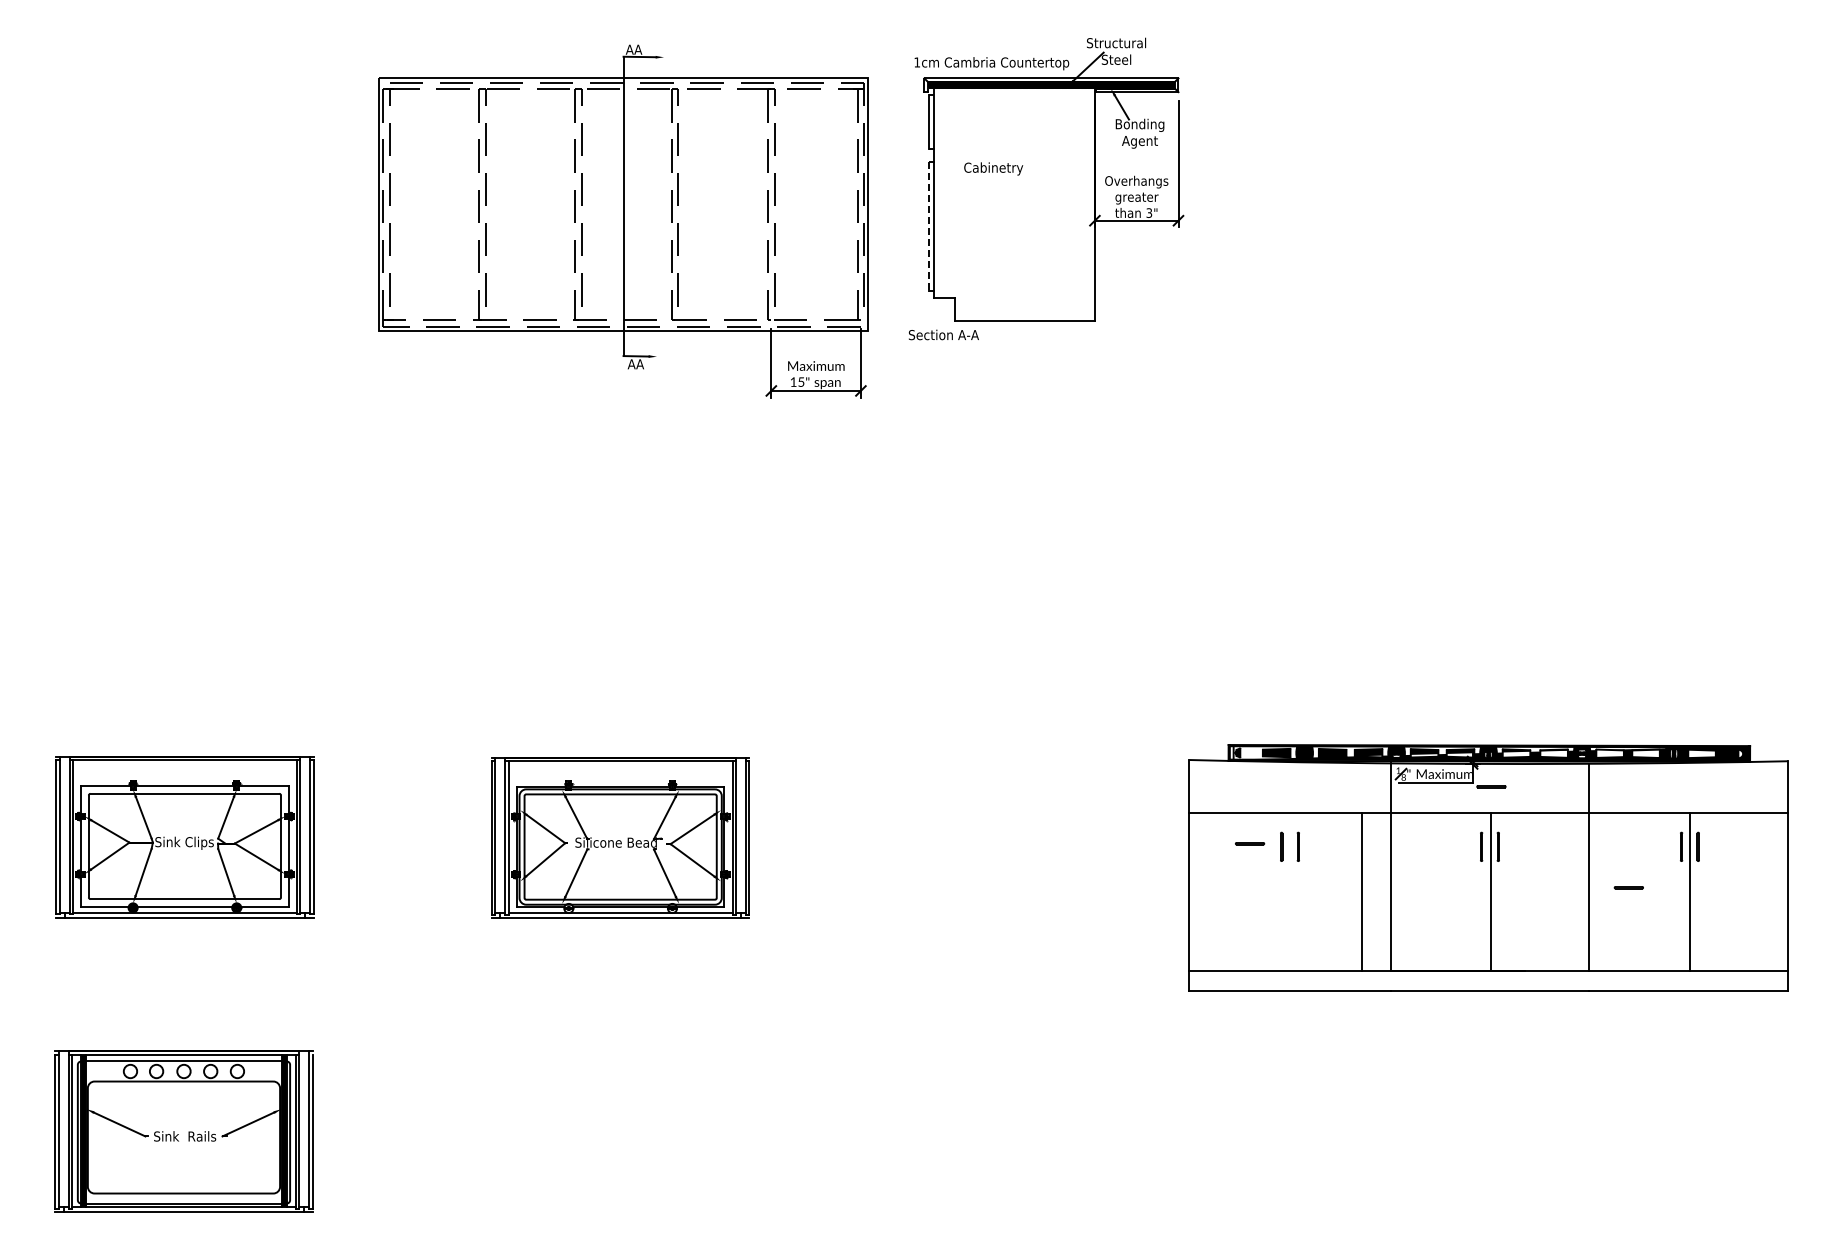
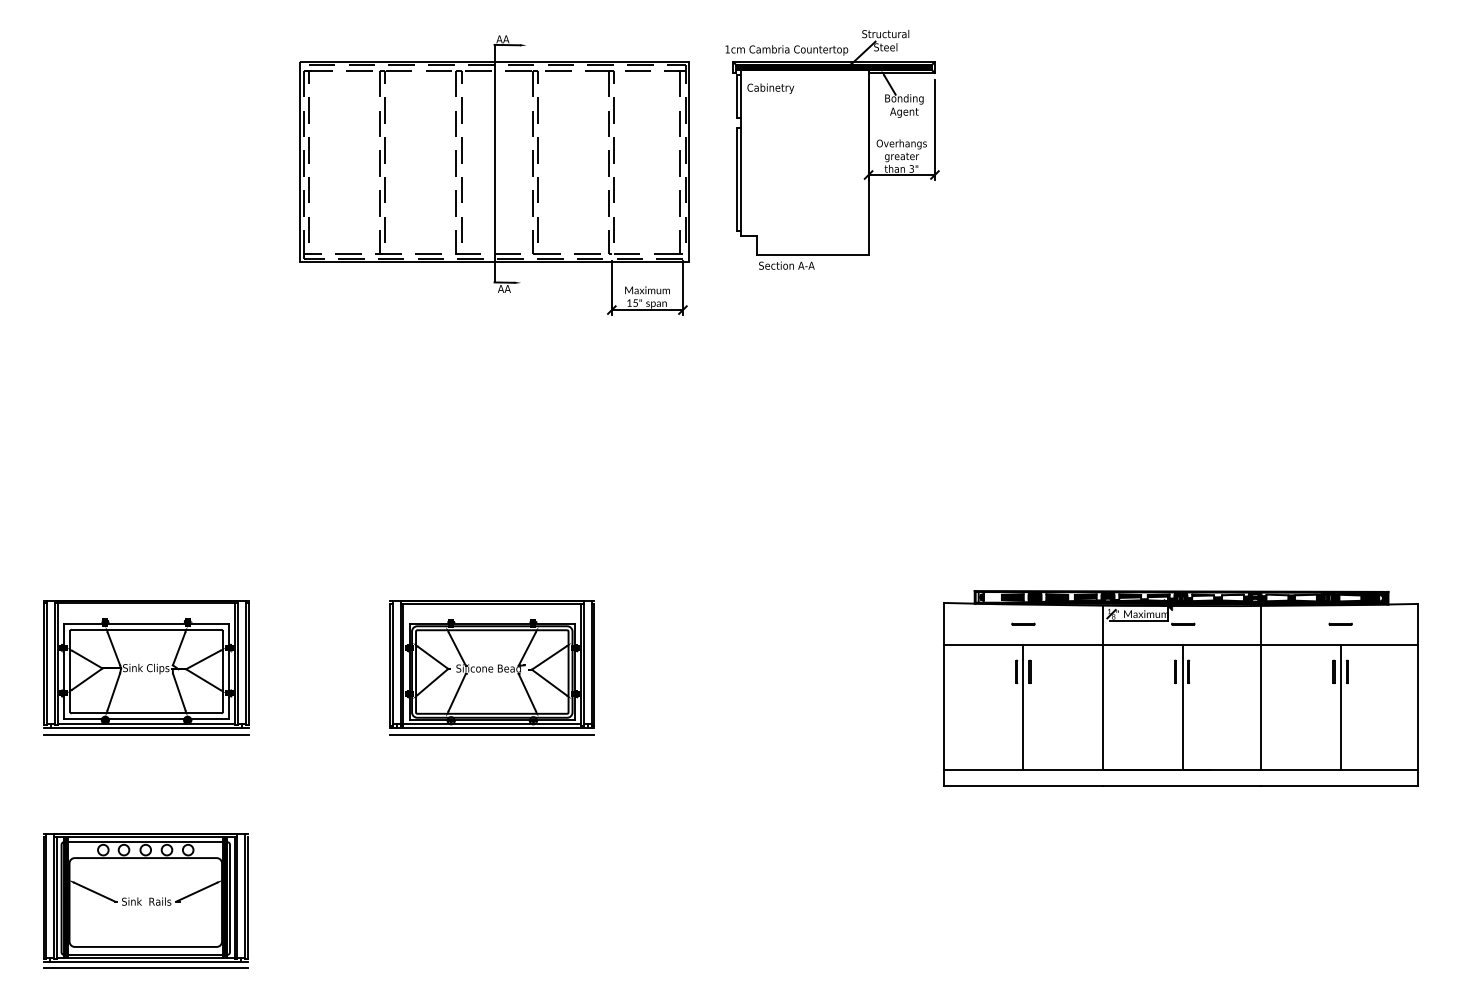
text: (993, 168) -> (770, 88), moved
line: (929, 226) -> (737, 179), dashed -> solid
text: (943, 334) -> (786, 265), moved
line: (1250, 843) -> (1023, 623), moved
line: (1628, 887) -> (1340, 623), moved
line: (1362, 891) -> (1023, 707), moved
line: (184, 925) -> (146, 734), added
line: (620, 926) -> (492, 735), added
line: (183, 1220) -> (145, 968), added

